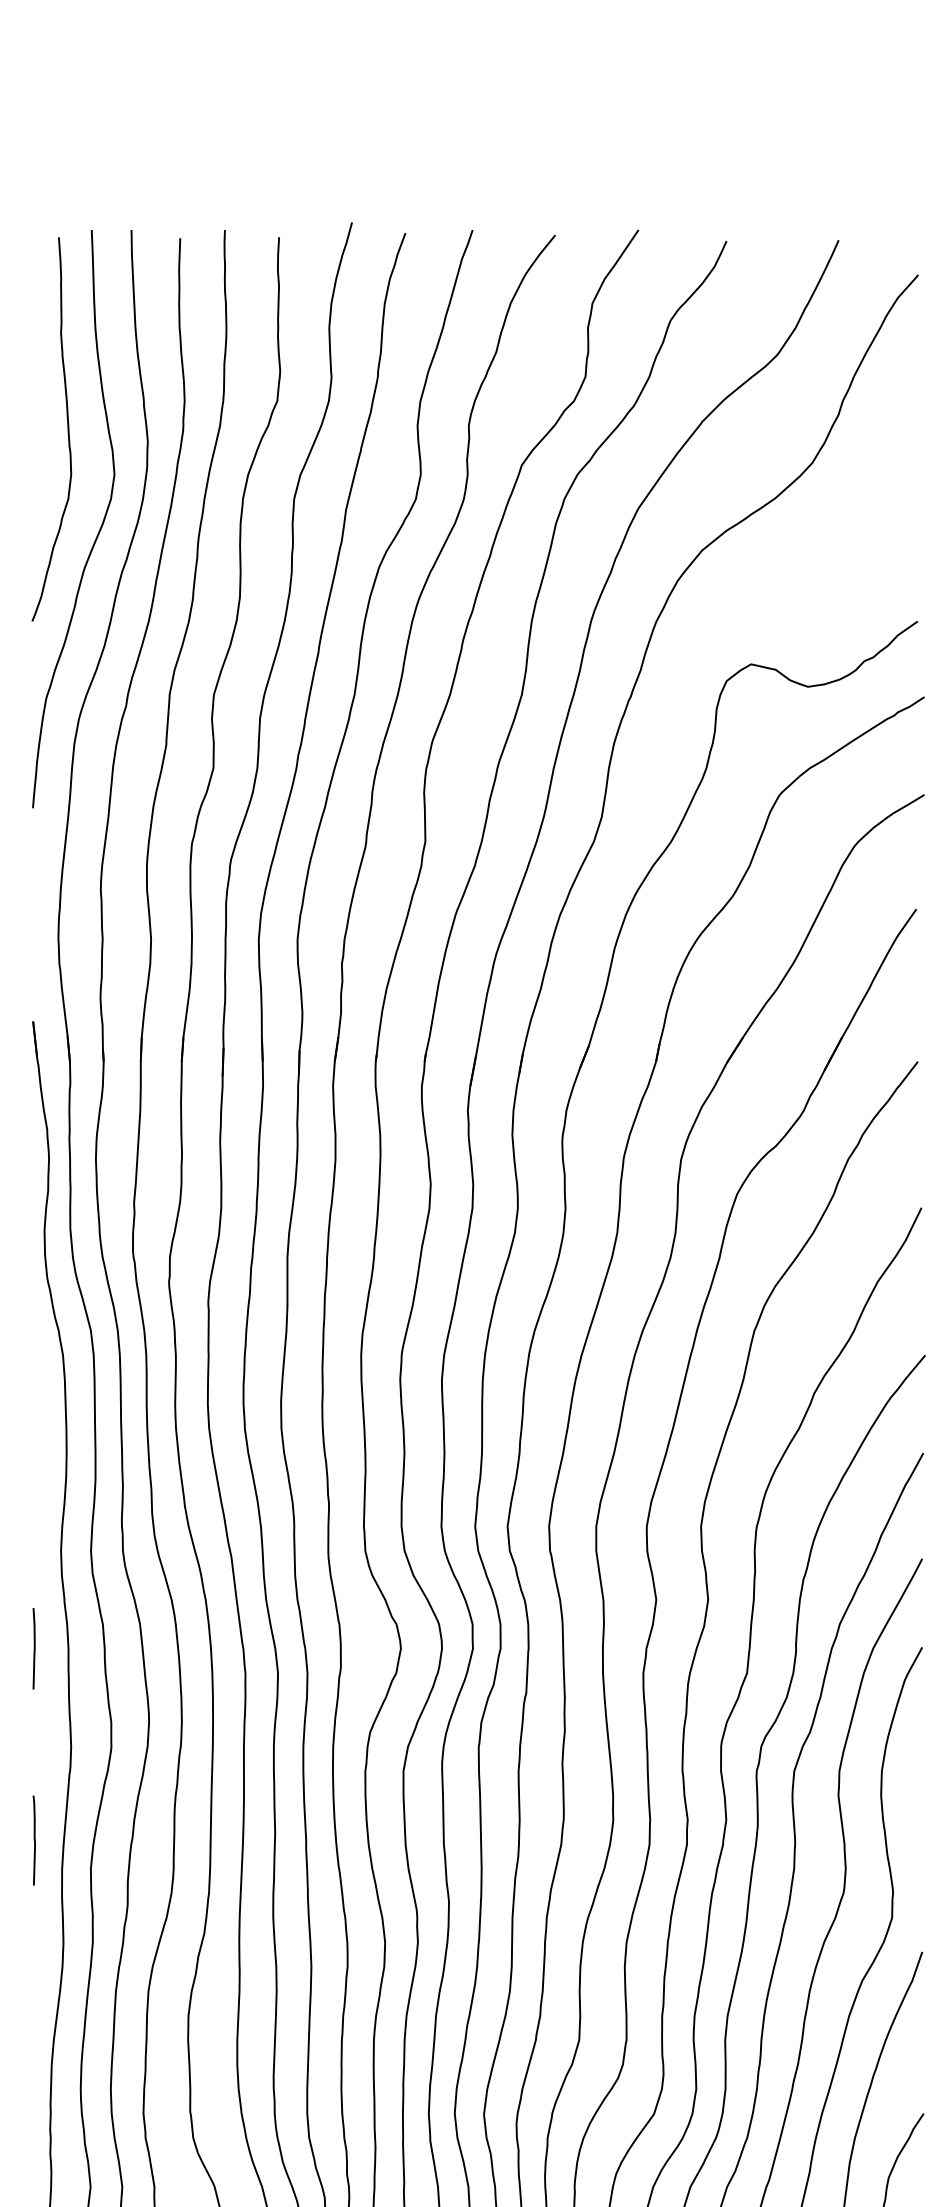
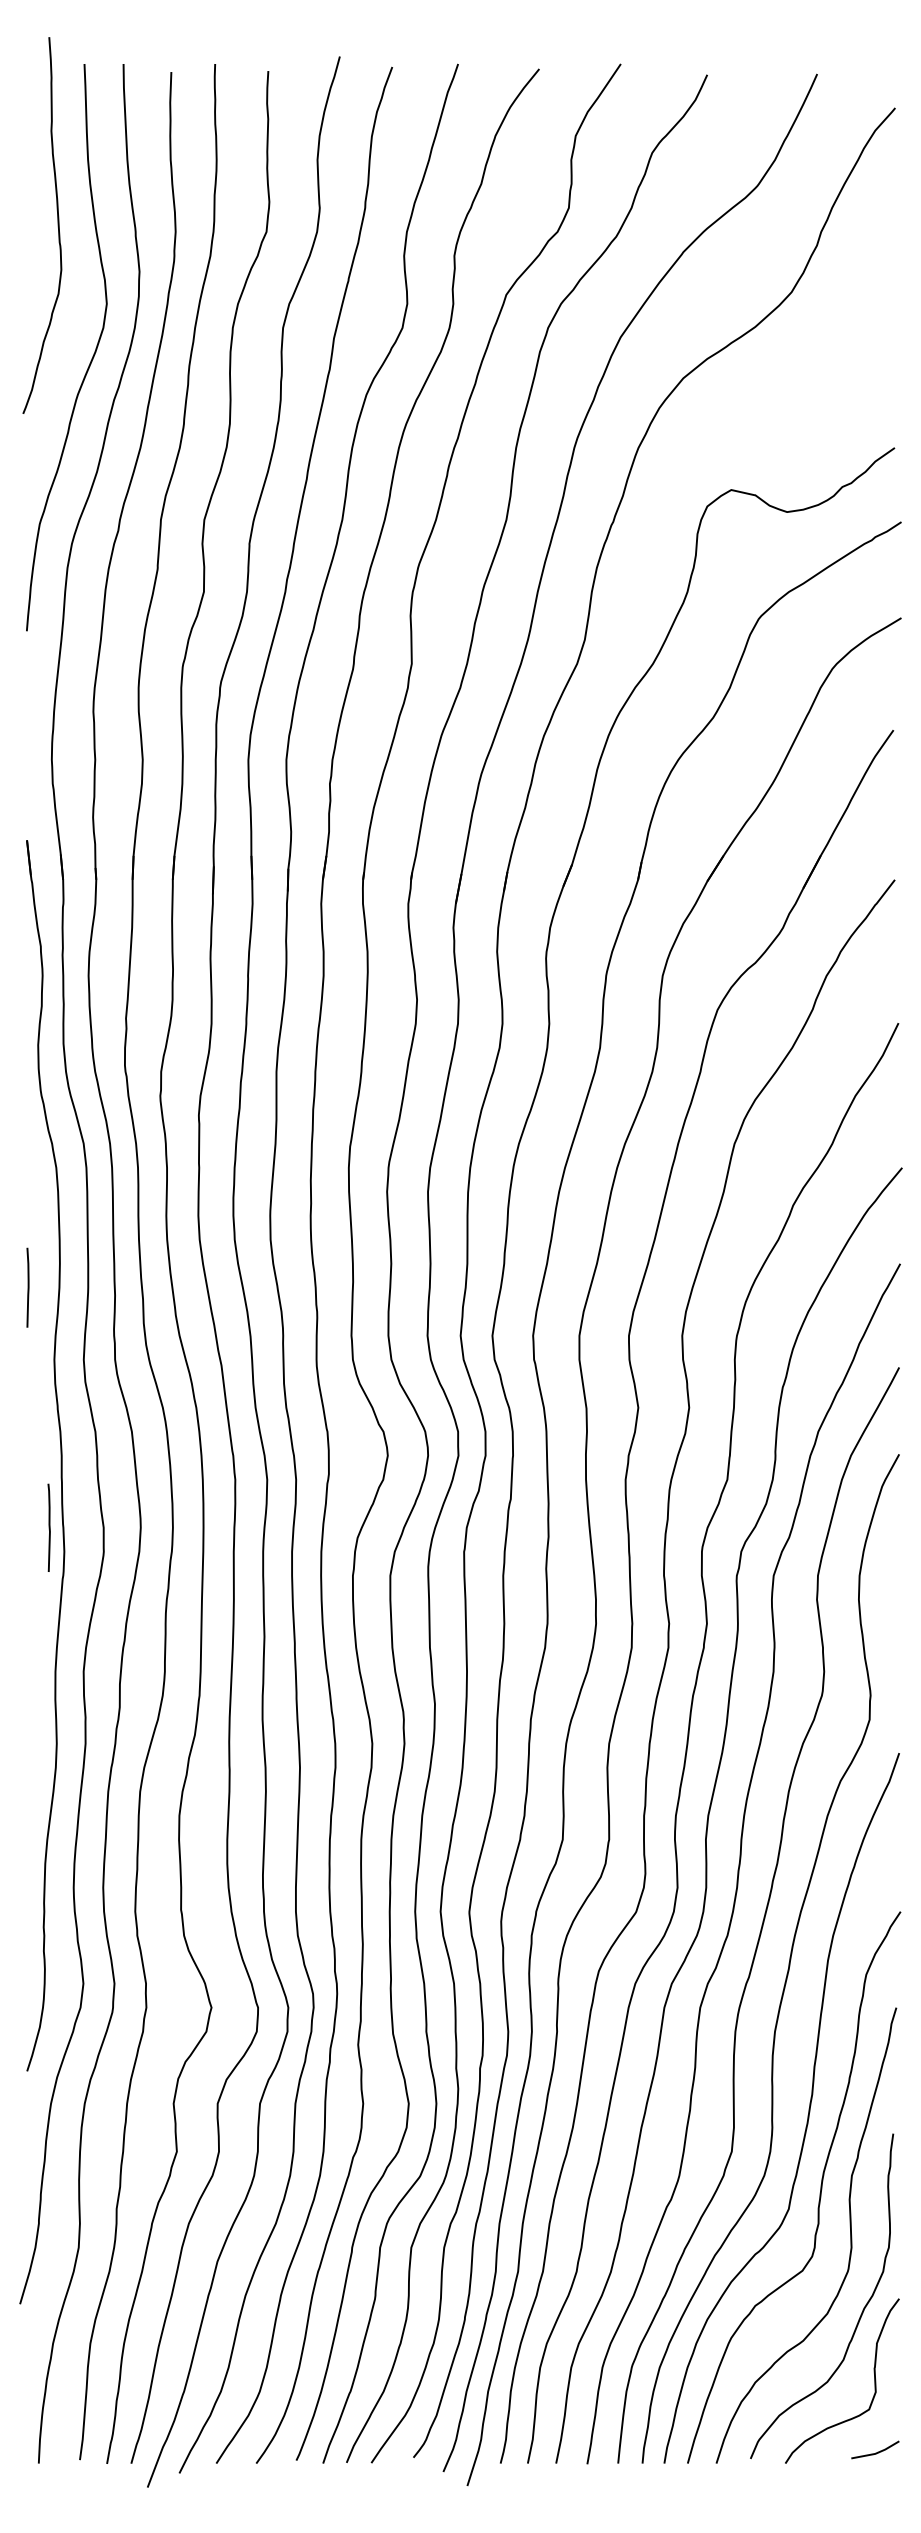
curve: (67, 429) -> (57, 225), moved
line: (33, 1648) -> (27, 1287), moved
line: (33, 1840) -> (48, 1527), moved

